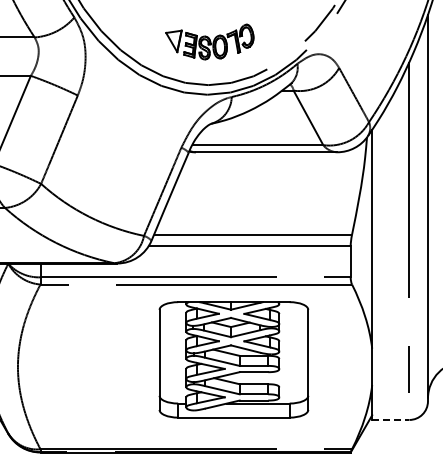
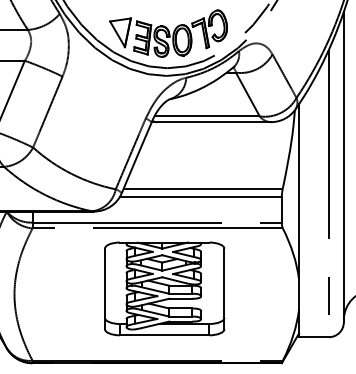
part: (209, 41) -> (168, 33), size x1.67
part: (233, 359) -> (164, 288), moved
line: (390, 419) -> (313, 336), dashed -> solid

